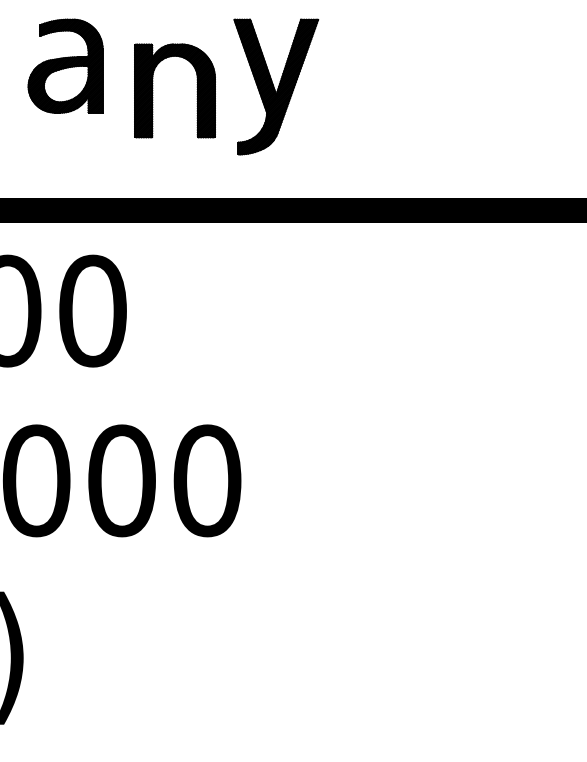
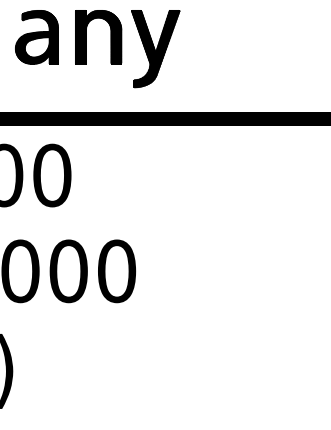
part: (153, 91) -> (86, 37), moved

